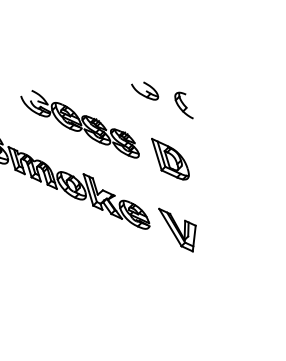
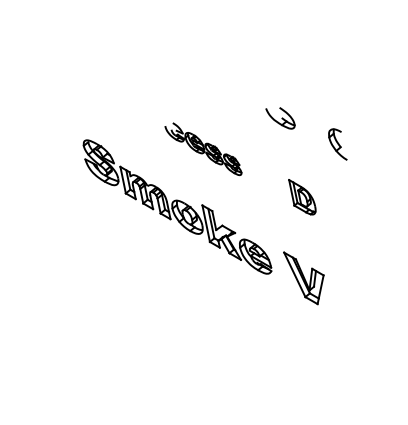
part: (183, 105) -> (337, 144), moved
part: (80, 125) -> (203, 149), size x0.6
part: (170, 158) -> (302, 196), size x0.7

